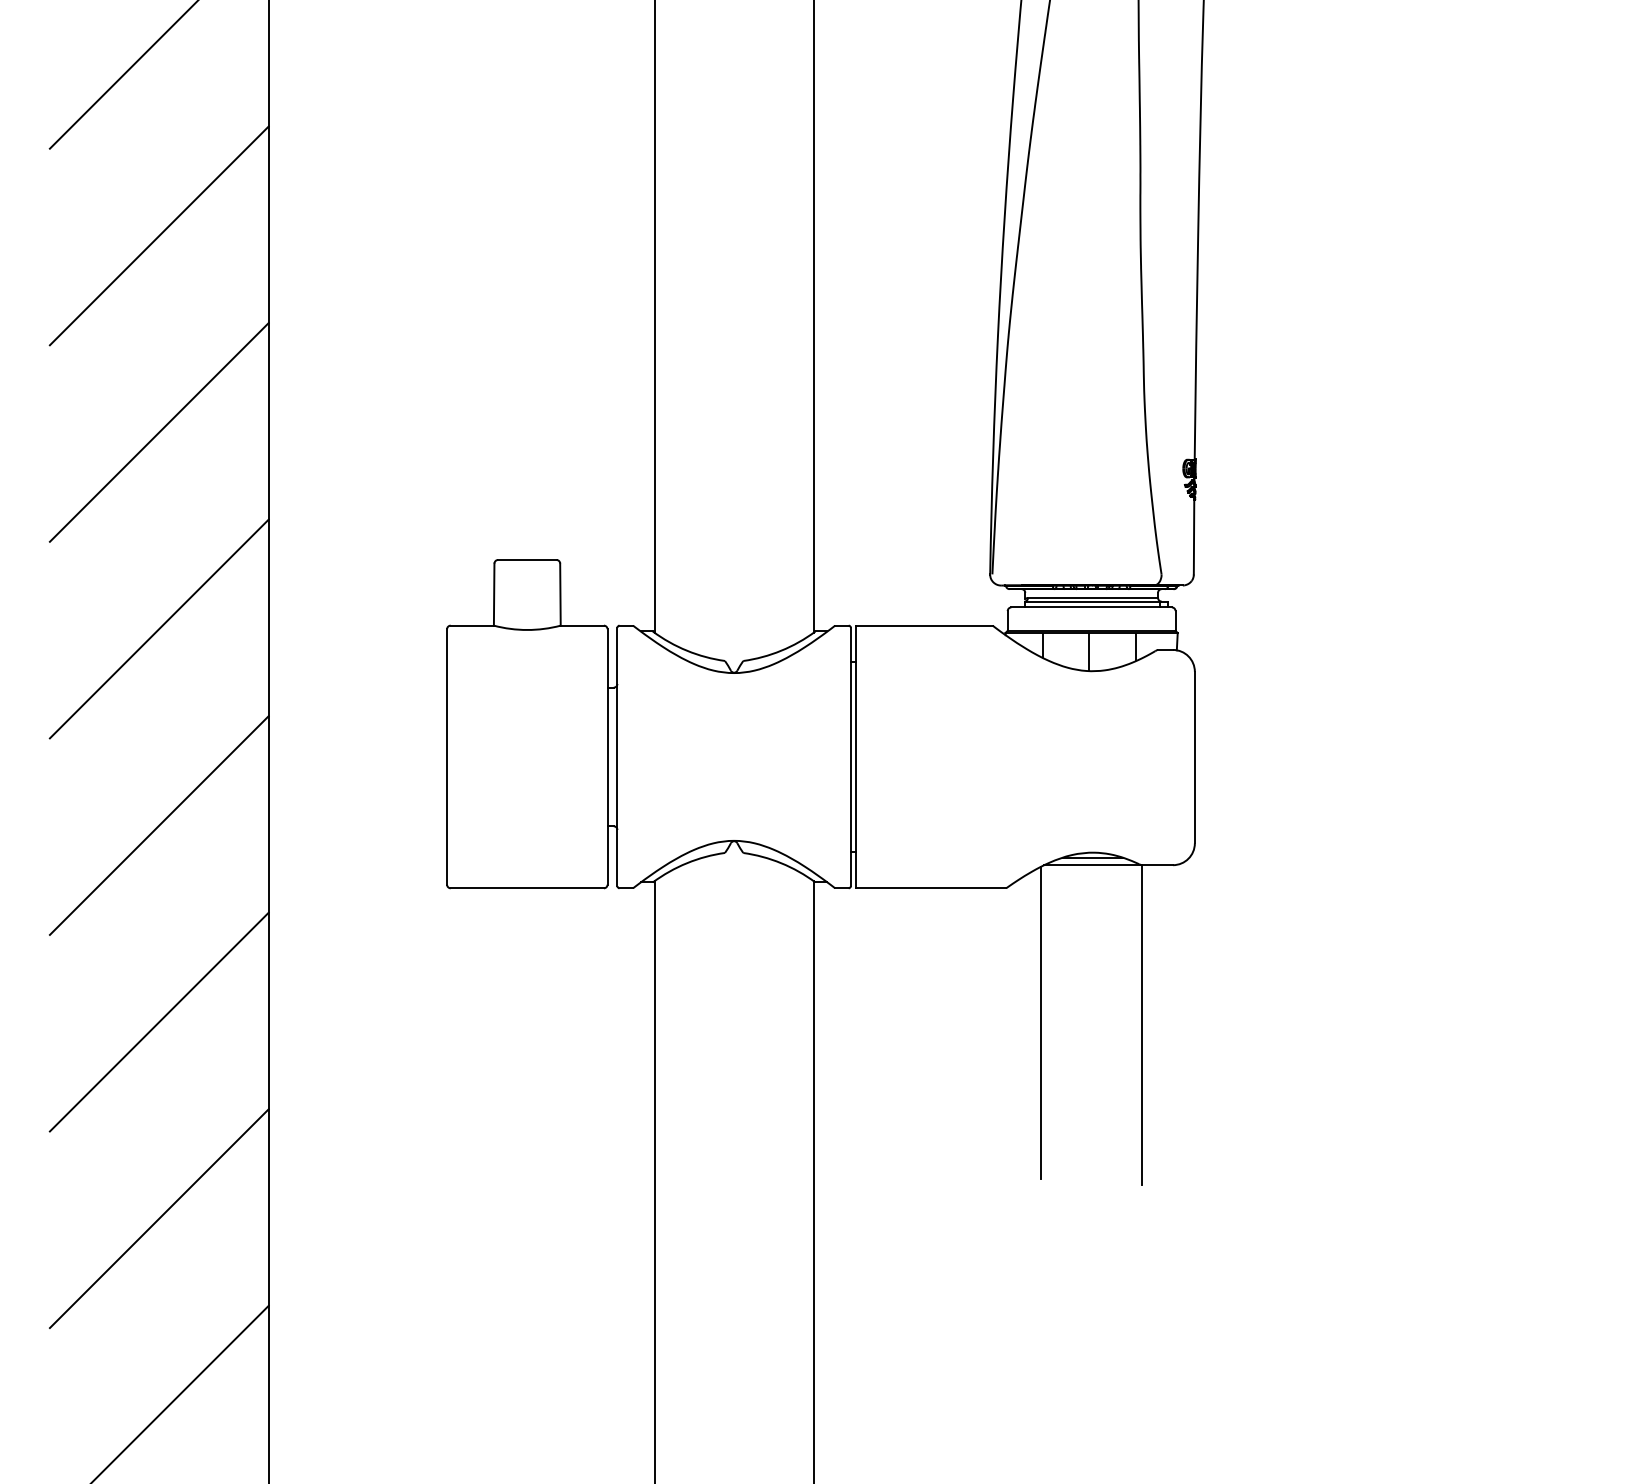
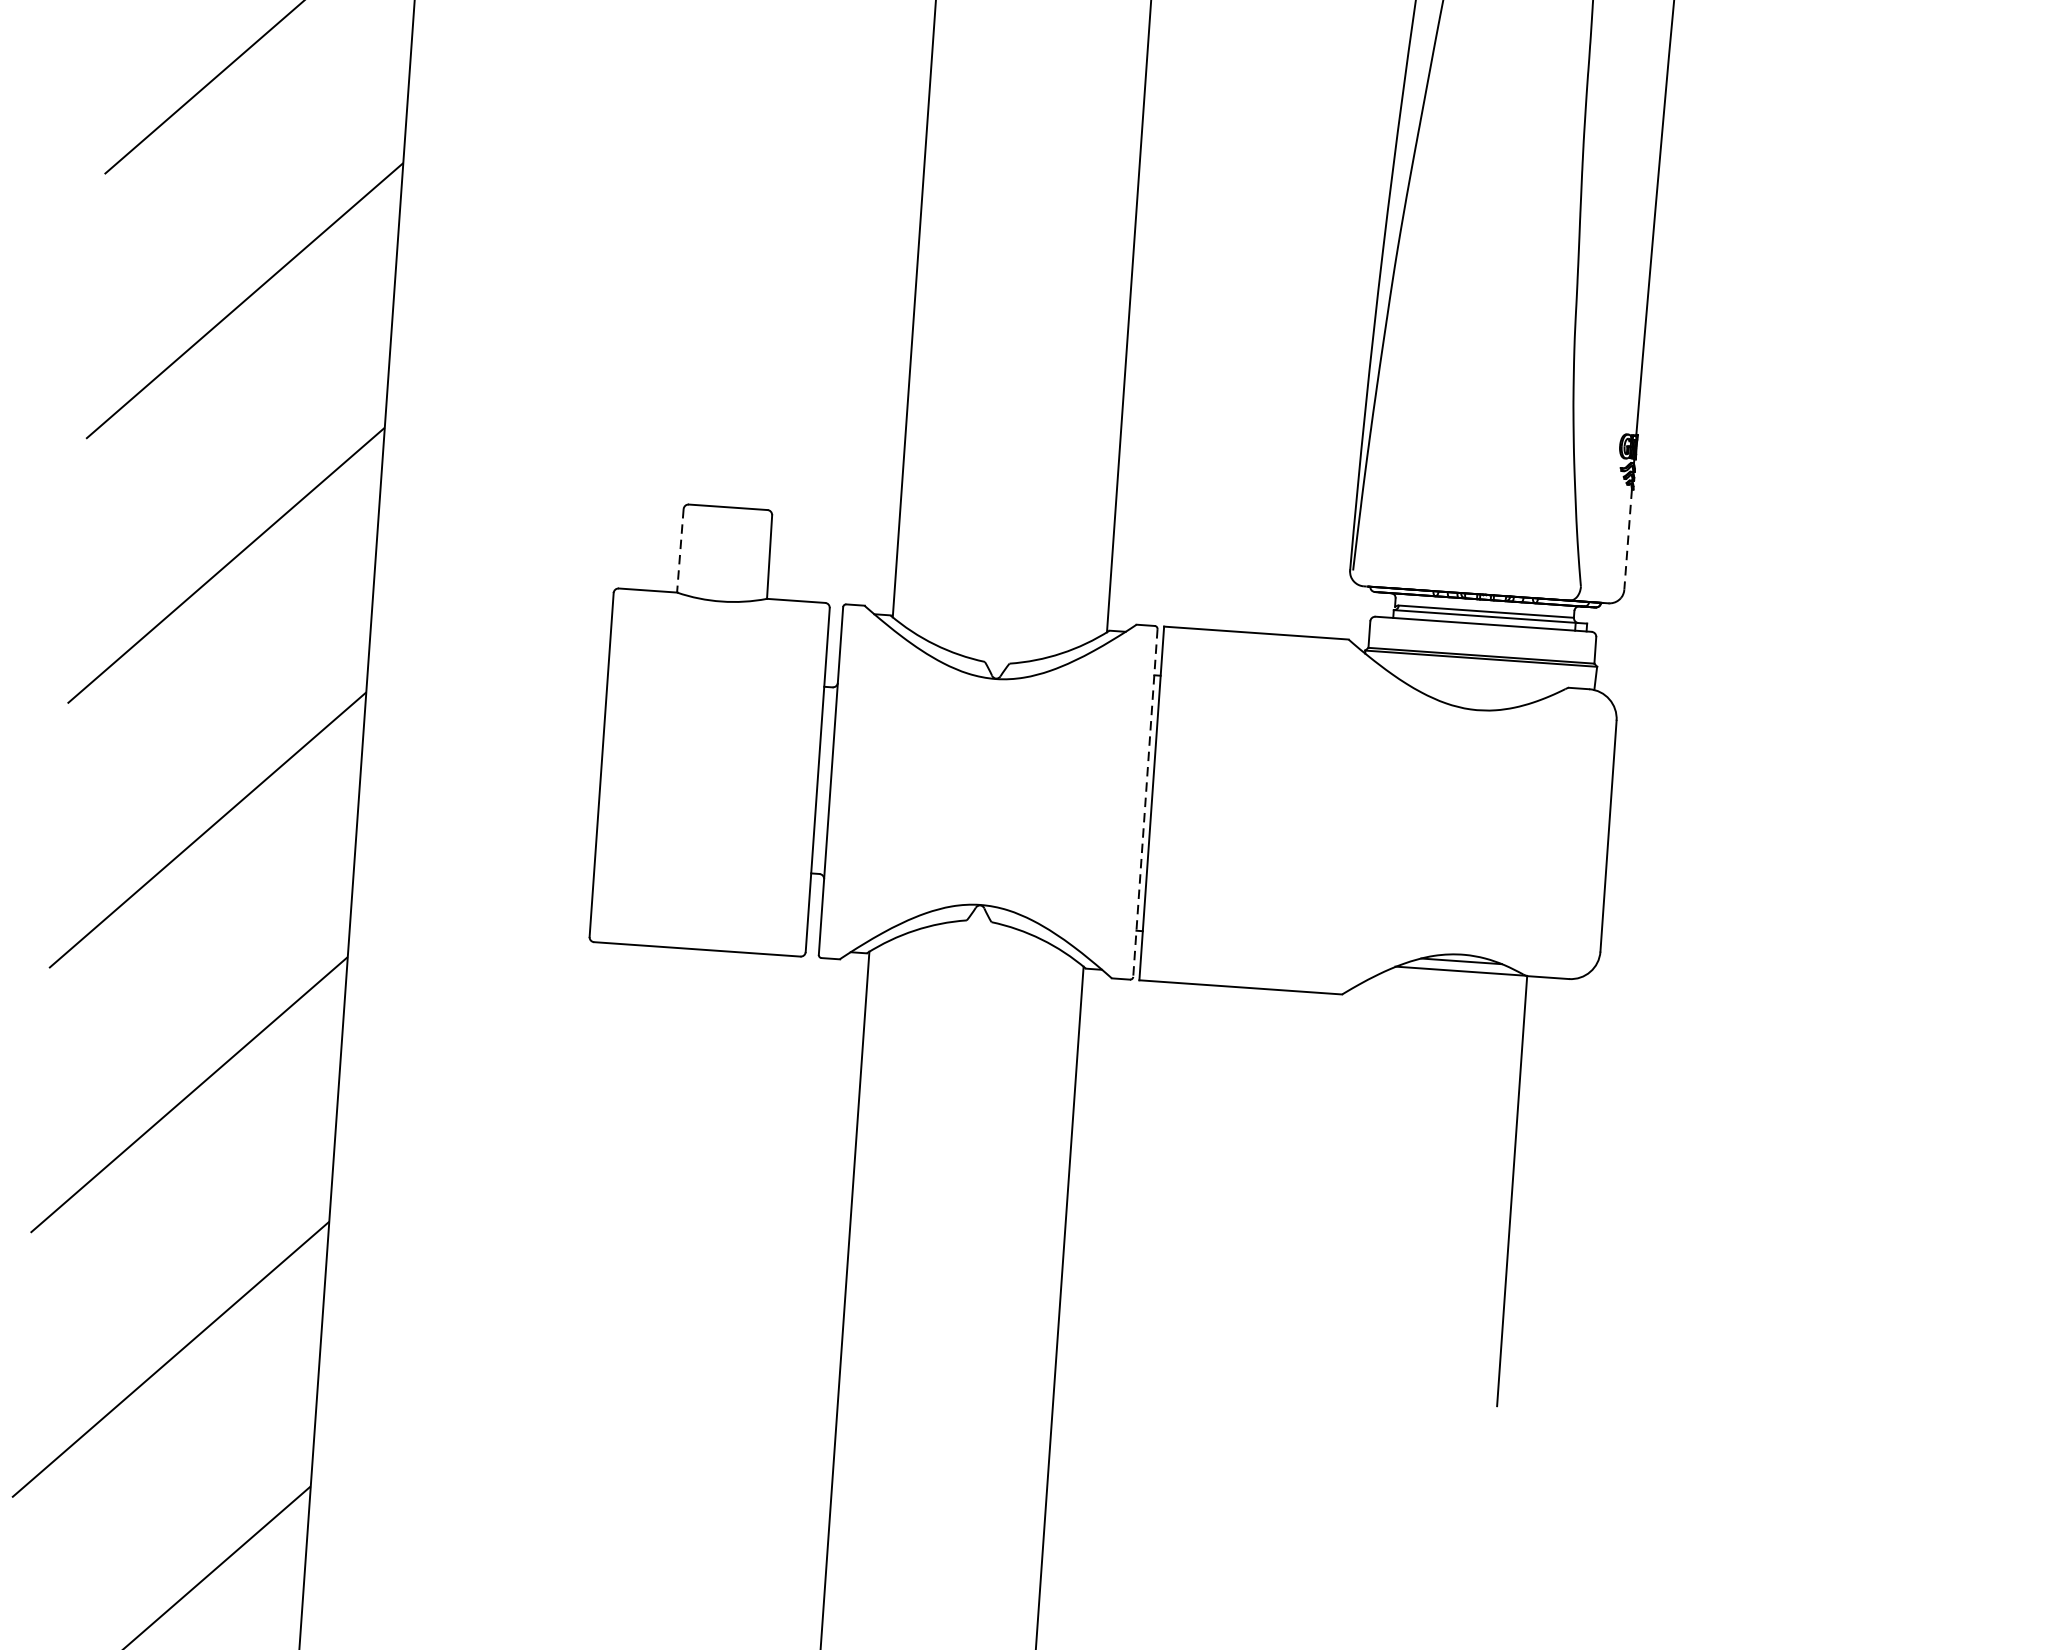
line: (1194, 537) -> (1628, 539), solid -> dashed
line: (494, 595) -> (680, 552), solid -> dashed
hatch: (1088, 651) -> (1475, 683), removed
line: (850, 757) -> (1144, 803), solid -> dashed
line: (1041, 1022) -> (1377, 1178), removed

